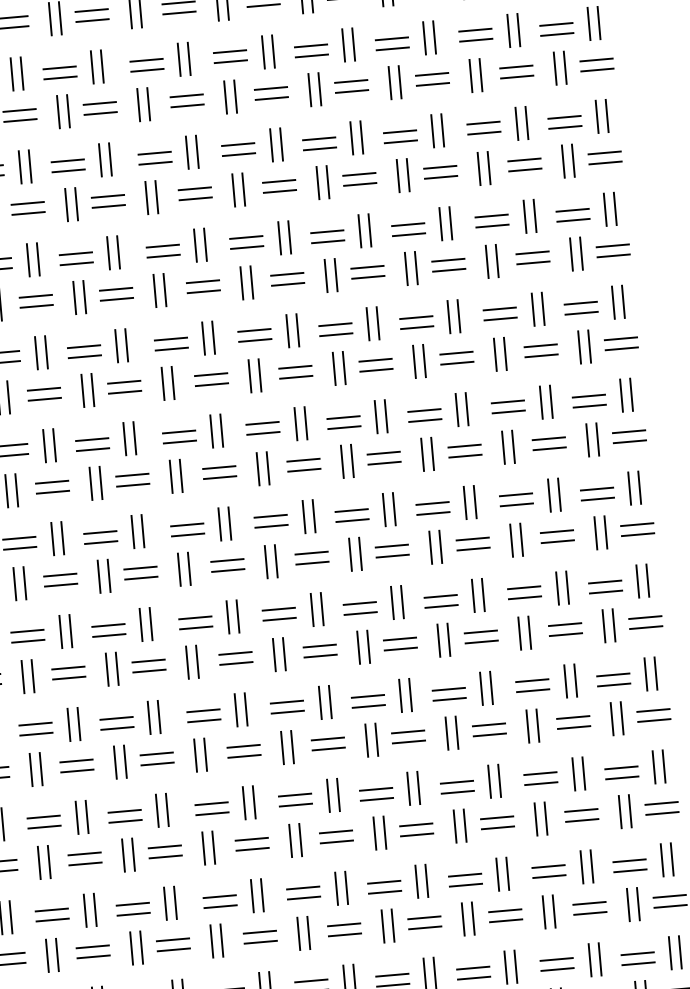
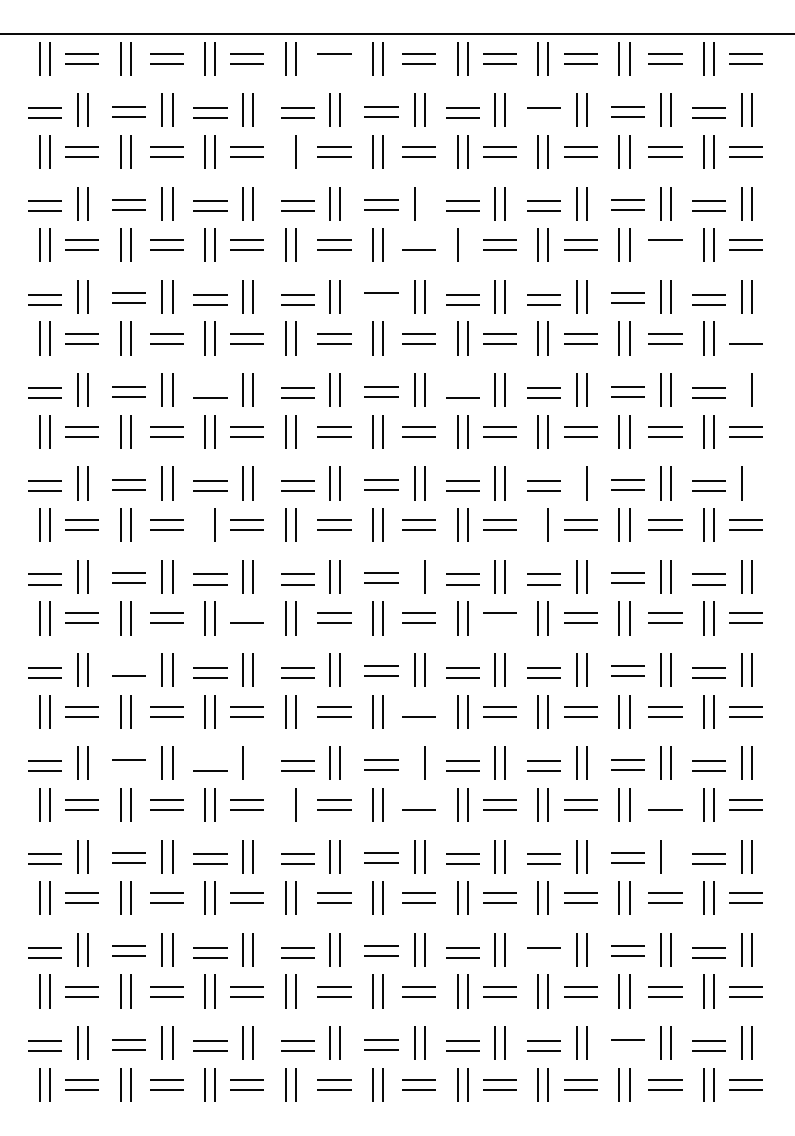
line: (179, 12) -> (334, 63), removed
line: (392, 48) -> (543, 117), removed
line: (138, 104) -> (285, 151), removed
line: (281, 144) -> (424, 203), removed
line: (525, 169) -> (665, 249), removed
line: (278, 180) -> (418, 239), removed
line: (327, 181) -> (467, 244), removed
line: (612, 245) -> (745, 333), removed
line: (247, 246) -> (381, 302), removed
line: (613, 302) -> (741, 389), removed
line: (335, 324) -> (462, 387), removed
line: (84, 346) -> (210, 387), removed
line: (631, 394) -> (751, 483), removed
line: (457, 410) -> (576, 483), removed
line: (421, 454) -> (537, 524), removed
line: (90, 483) -> (204, 524), removed
line: (303, 516) -> (414, 576), removed
line: (392, 555) -> (499, 622), removed
line: (139, 567) -> (246, 612), removed
line: (26, 630) -> (128, 665), removed
line: (319, 645) -> (418, 706), removed
line: (319, 702) -> (414, 762), removed
line: (158, 716) -> (252, 762), removed
line: (116, 717) -> (210, 760), removed
line: (573, 717) -> (665, 799), removed
line: (35, 734) -> (128, 769), removed
line: (327, 738) -> (418, 799), removed
line: (195, 755) -> (285, 804), removed
line: (583, 773) -> (670, 856), removed
line: (465, 885) -> (543, 957), removed
line: (557, 969) -> (627, 1049), removed

